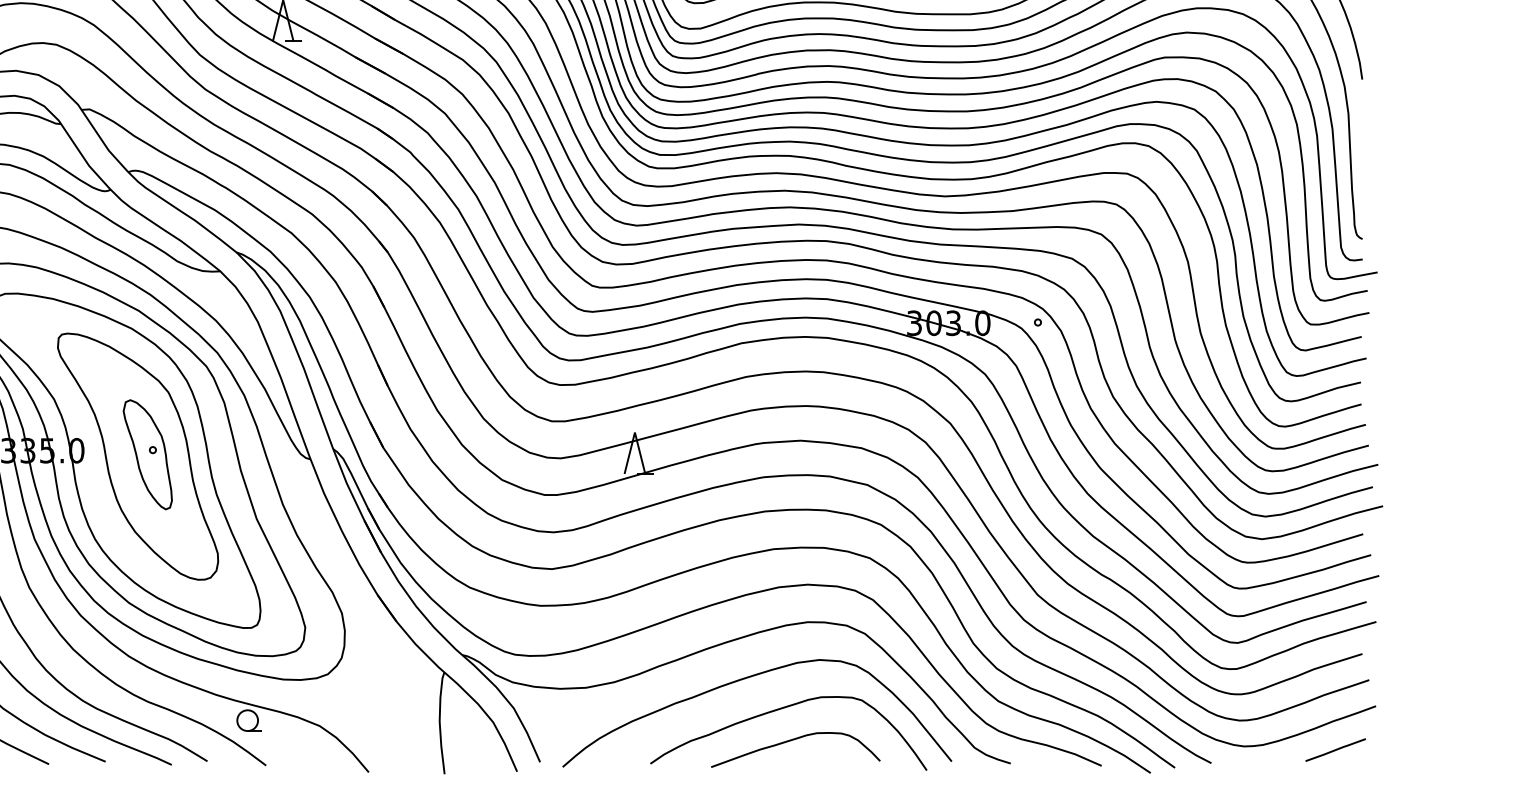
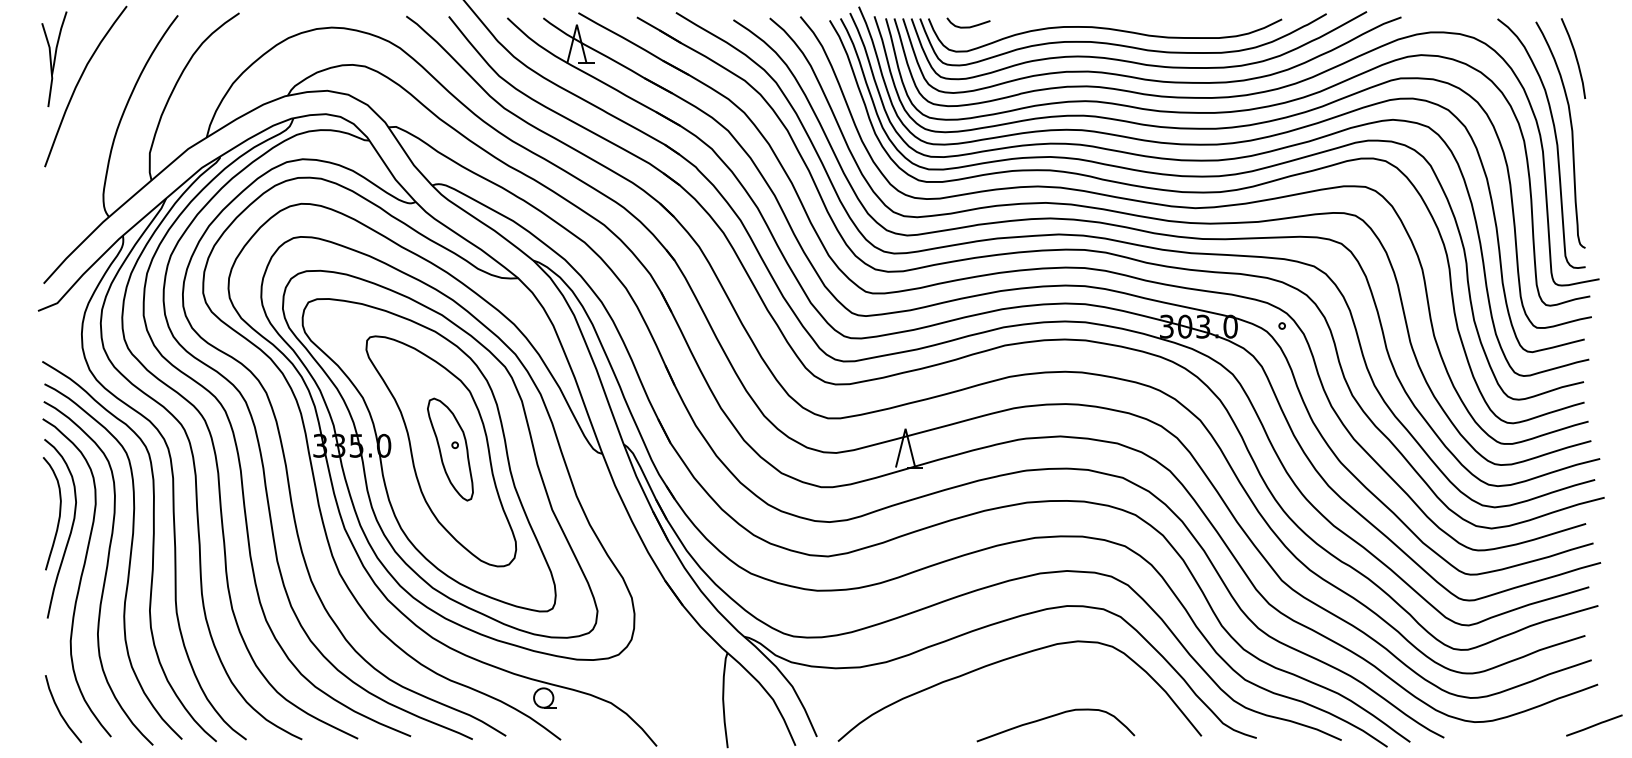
curve: (779, 710) -> (1040, 688), removed
line: (1335, 750) -> (1594, 725), moved

